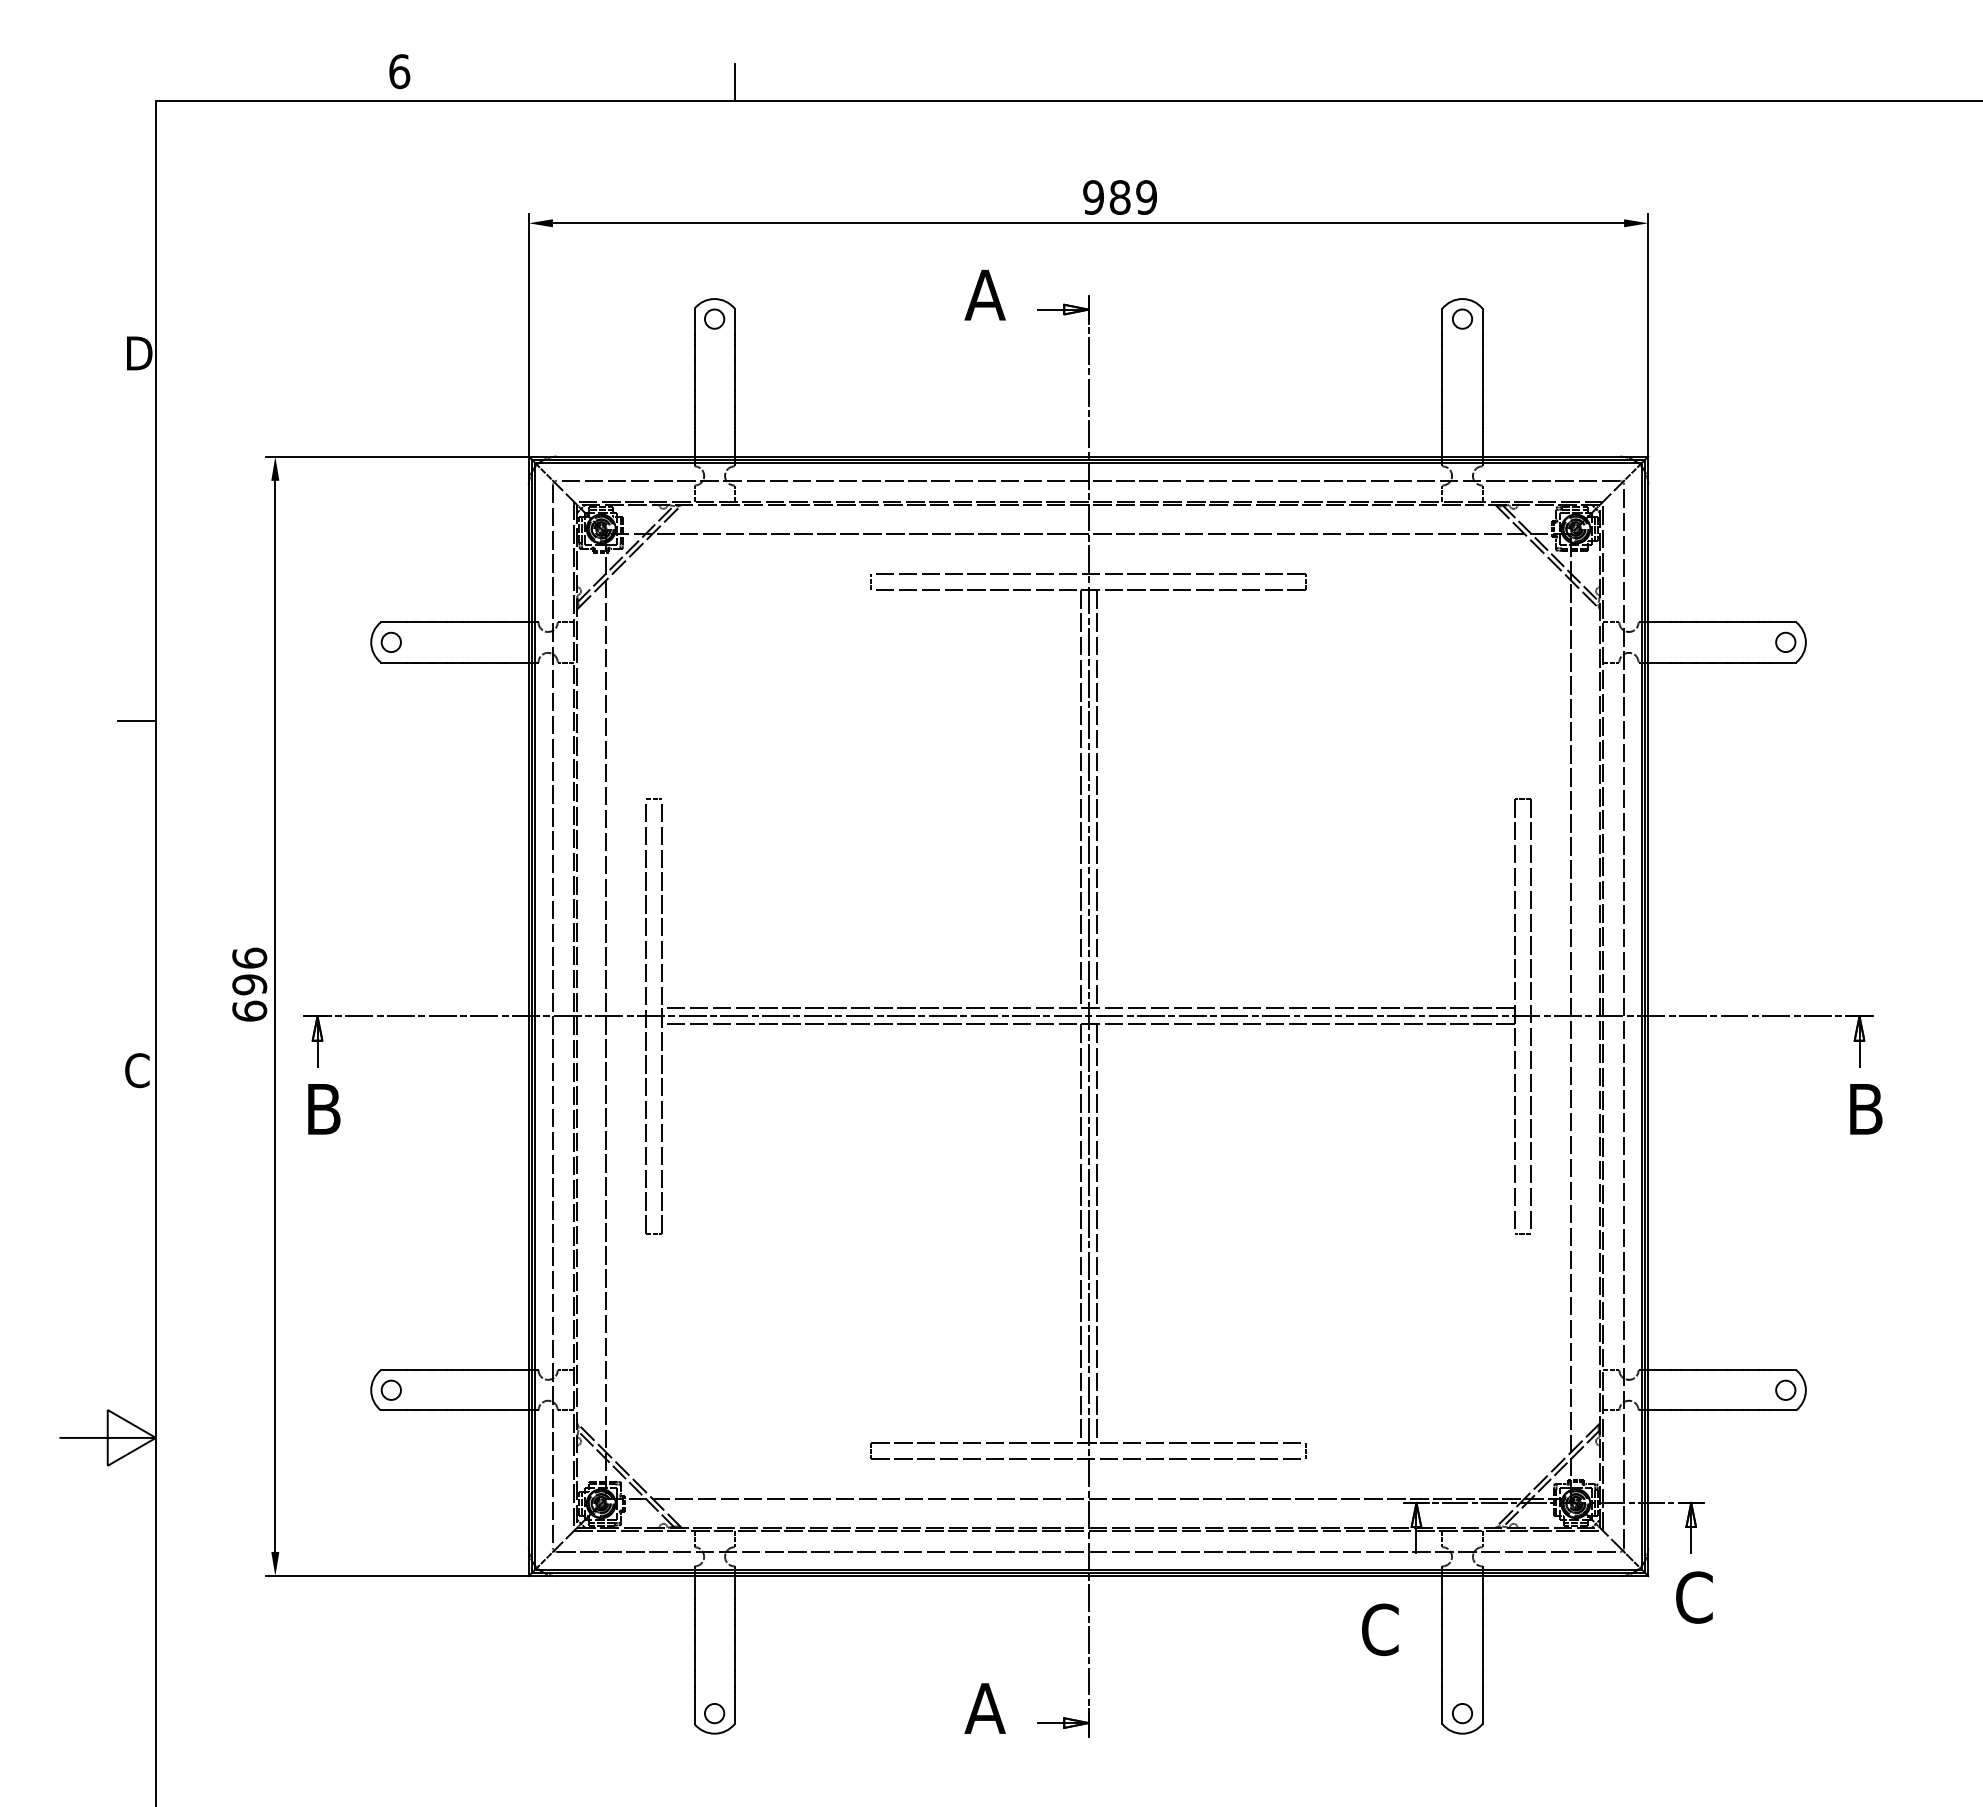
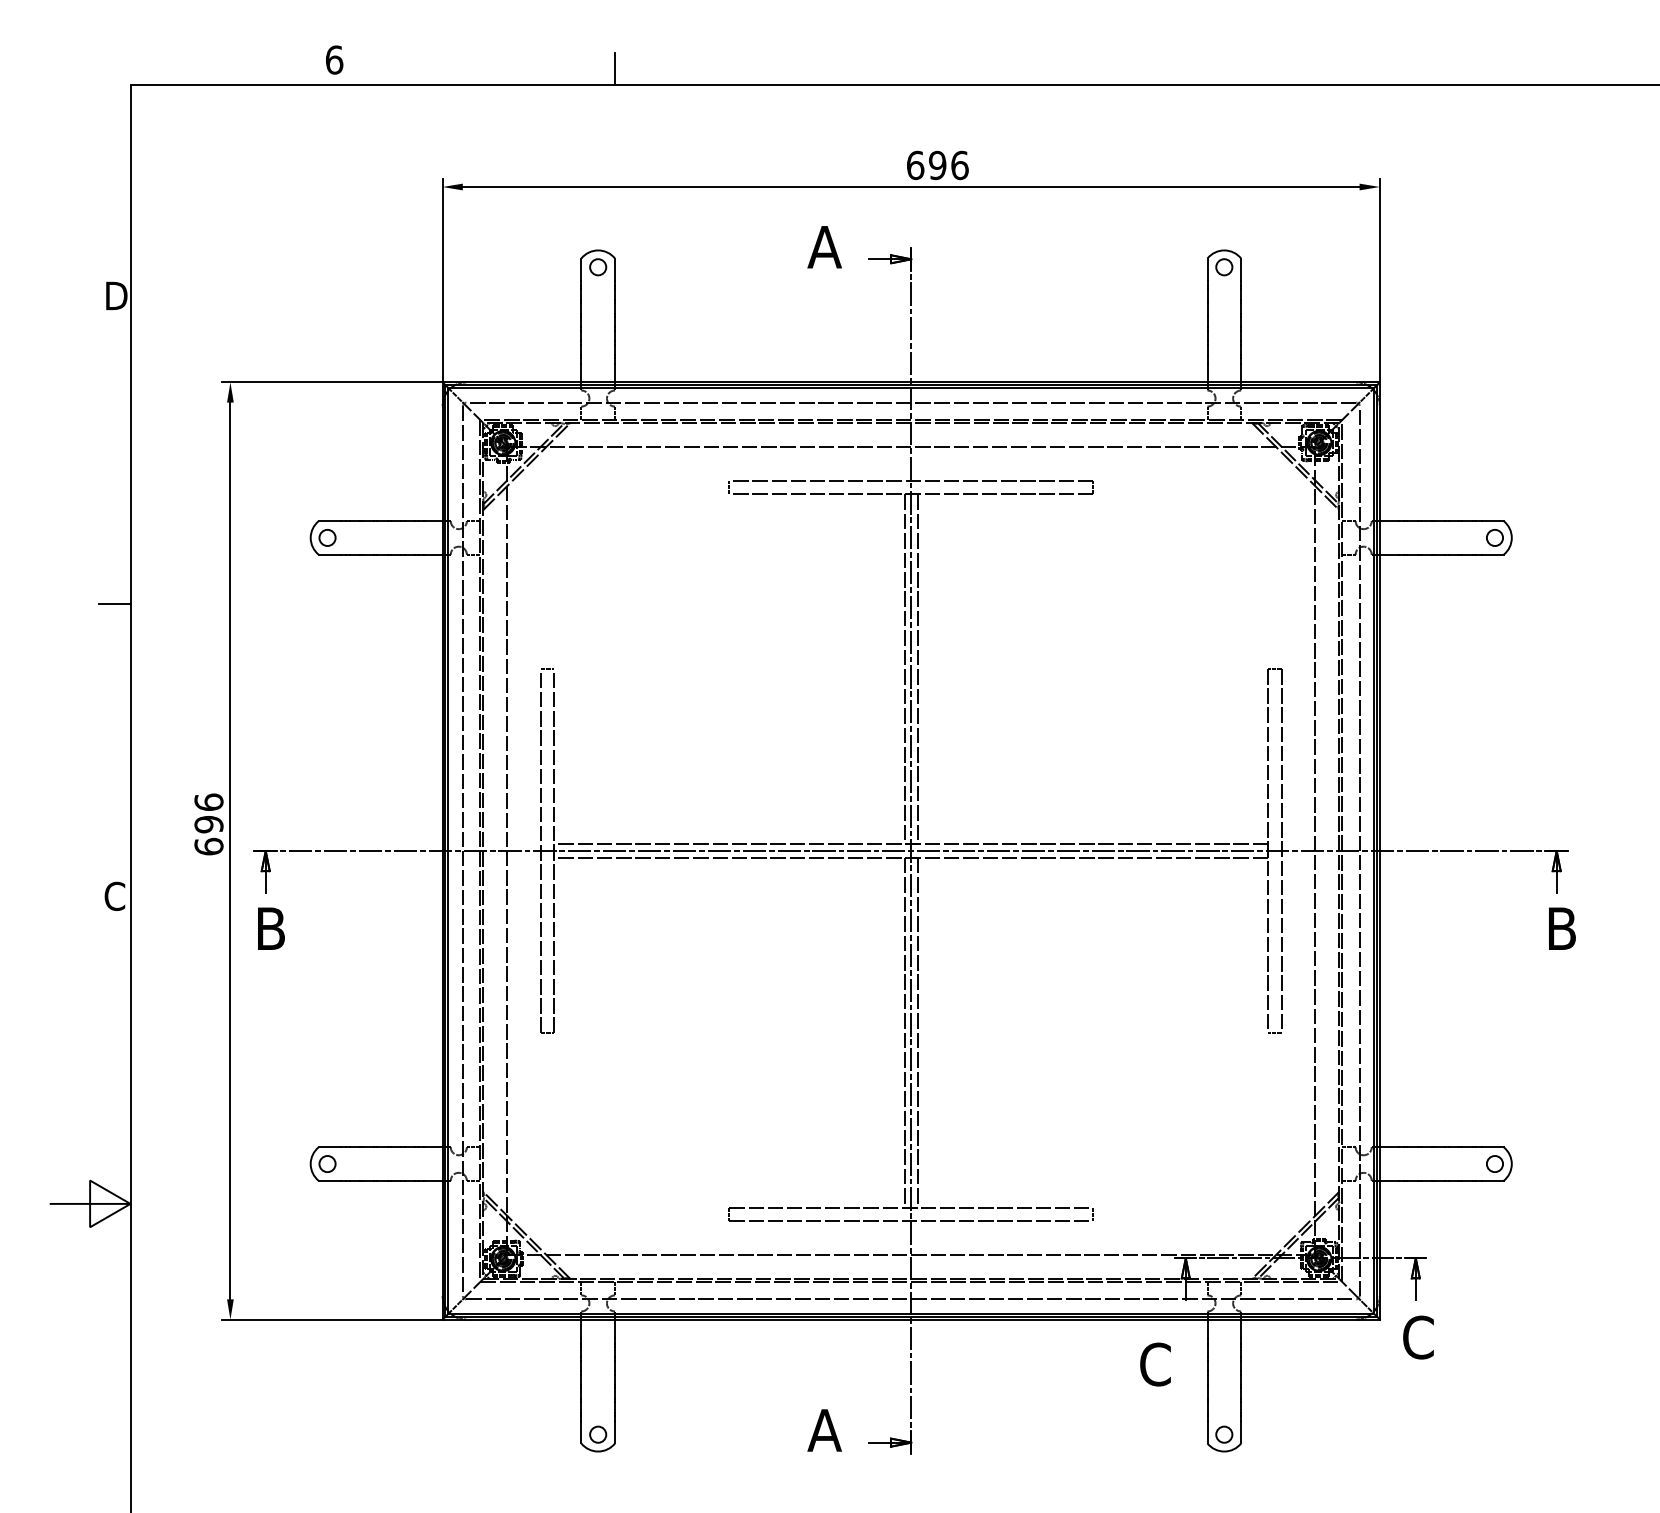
text: (1120, 197) -> (937, 165), 989 -> 696

